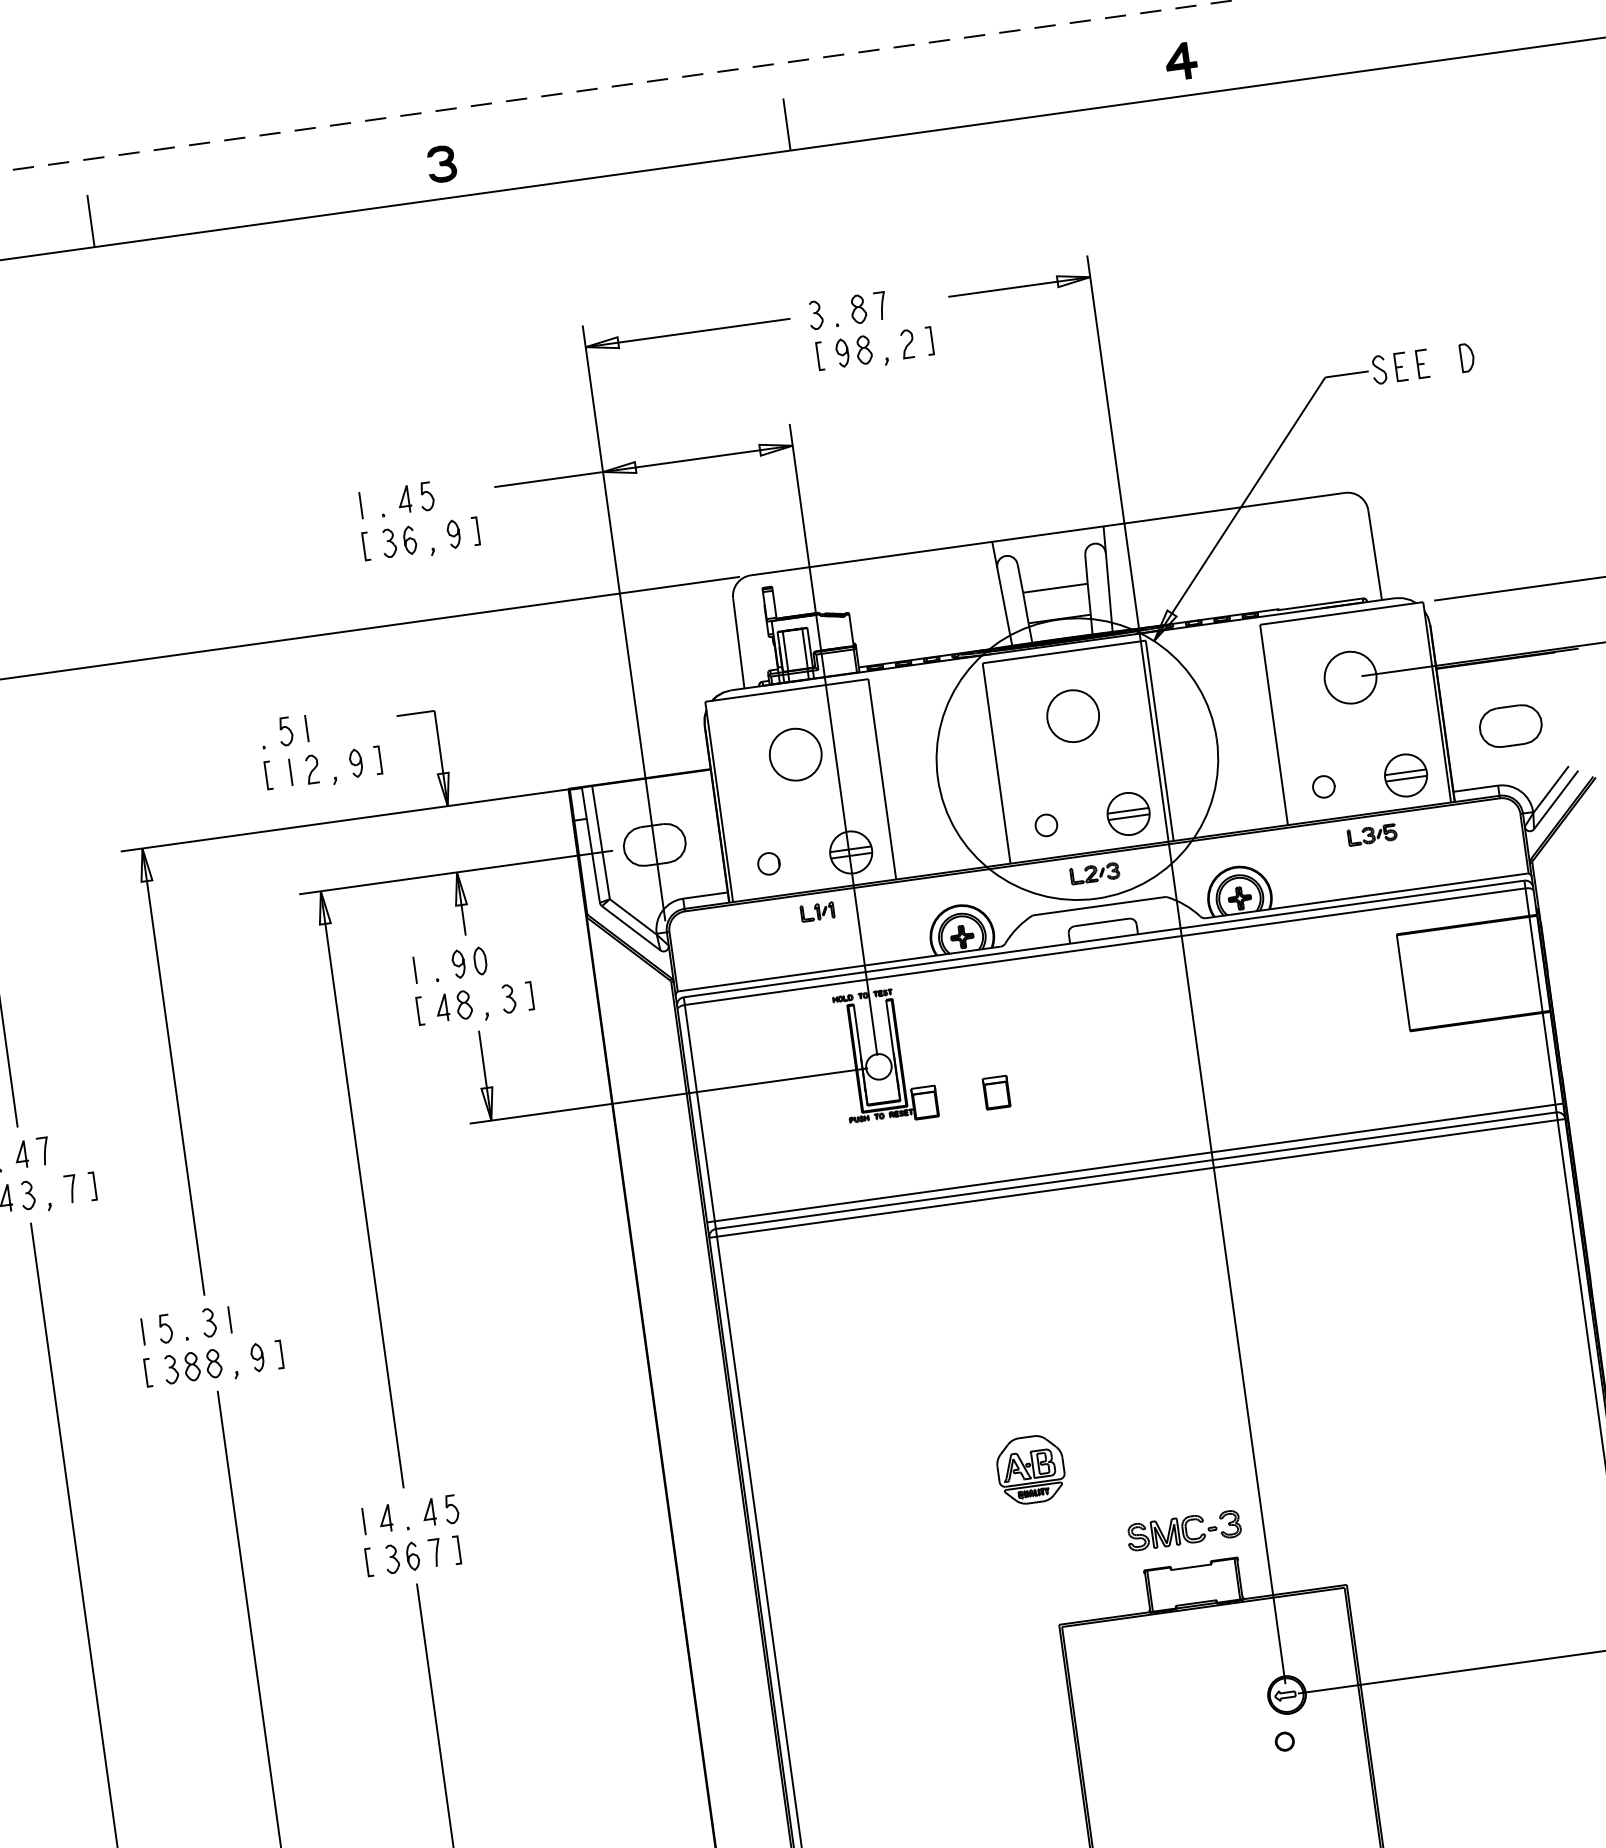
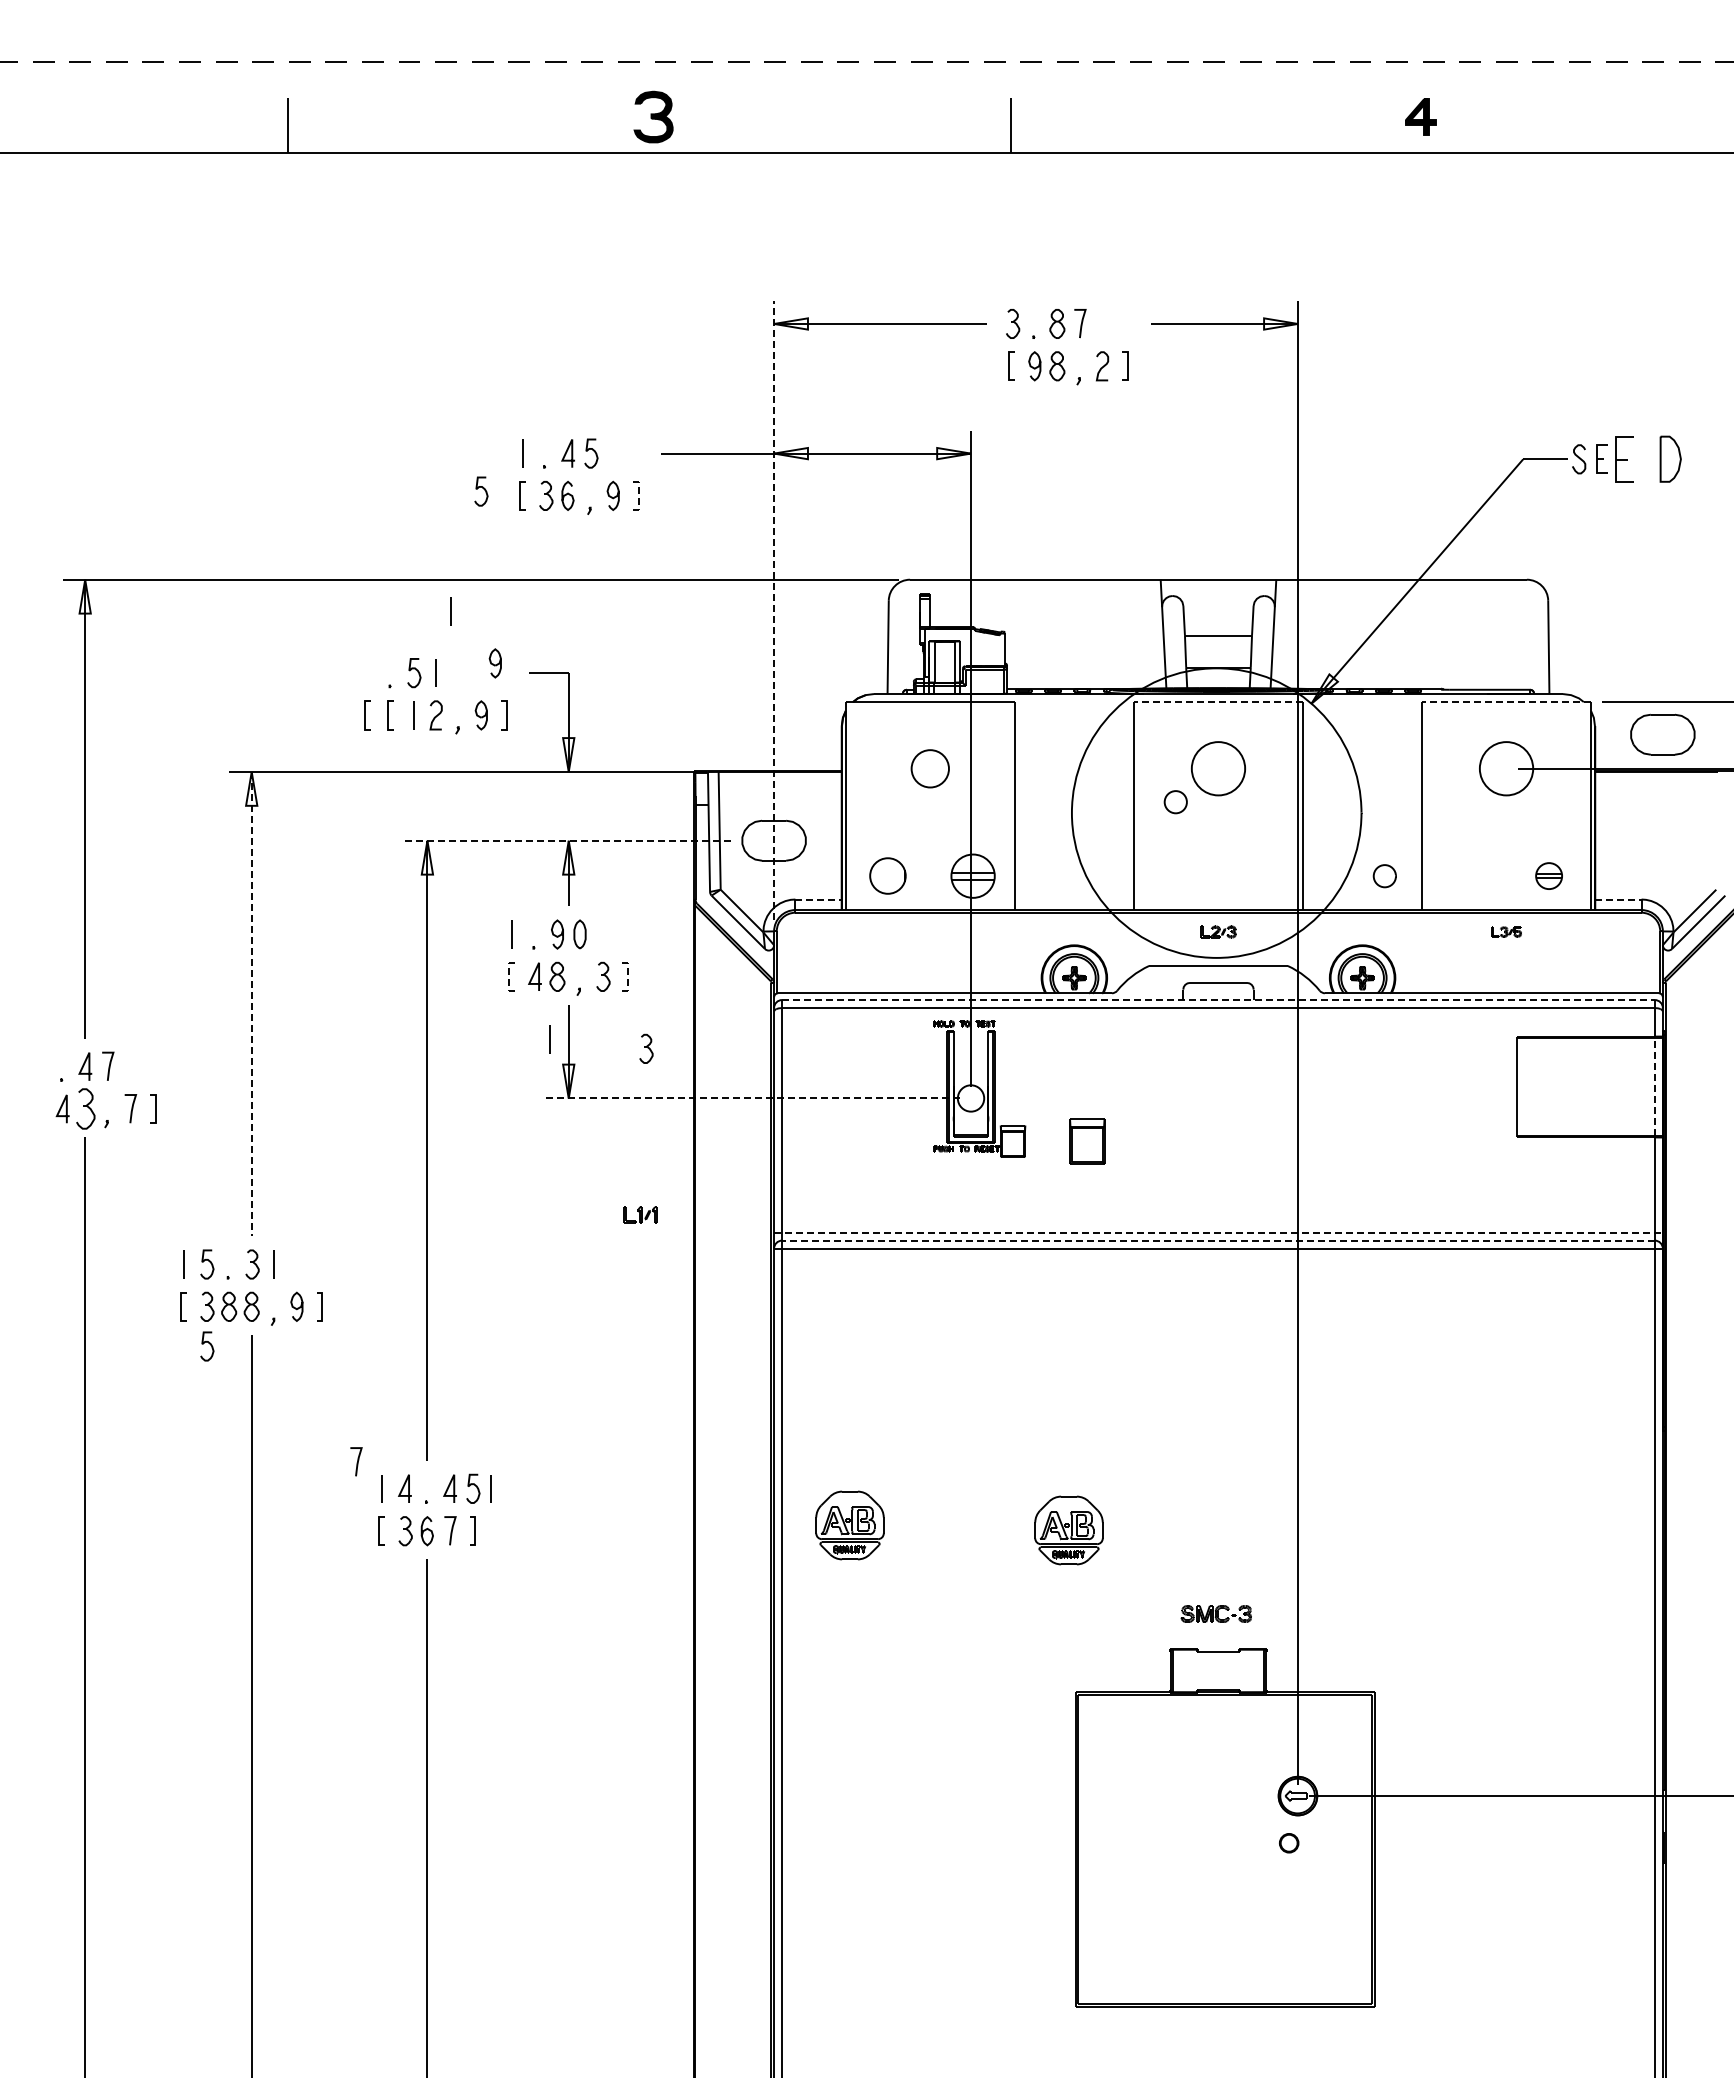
part: (440, 164) -> (652, 117), size x1.4
part: (1467, 357) -> (1670, 459), size x1.6
part: (1421, 363) -> (1623, 458), size x1.6
line: (478, 530) -> (638, 495), solid -> dashed
curve: (327, 545) -> (483, 489), added
line: (1341, 613) -> (1506, 702), solid -> dashed
line: (624, 623) -> (774, 610), solid -> dashed
line: (1064, 652) -> (1218, 702), solid -> dashed
line: (312, 667) -> (450, 611), added
part: (361, 711) -> (494, 663), added
part: (1510, 725) -> (1662, 734), moved
part: (794, 754) -> (929, 768), size x0.7
part: (1405, 774) -> (1548, 875), size x0.6
line: (244, 778) -> (365, 715), added
line: (1475, 788) -> (1618, 899), solid -> dashed
curve: (1316, 793) -> (1376, 881), moved
part: (1127, 813) -> (1260, 875), removed
part: (1046, 825) -> (1175, 802), moved
part: (1372, 834) -> (1506, 931), size x0.6
part: (768, 864) -> (887, 876), size x1.6
line: (455, 872) -> (567, 840), solid -> dashed
part: (1094, 872) -> (1218, 931), size x0.7
line: (706, 895) -> (819, 899), solid -> dashed
part: (817, 911) -> (640, 1214), moved
line: (1104, 939) -> (1218, 1000), solid -> dashed
line: (1535, 963) -> (1654, 1086), solid -> dashed
line: (532, 995) -> (628, 976), solid -> dashed
line: (418, 1012) -> (509, 977), solid -> dashed
part: (559, 1062) -> (646, 1048), added
line: (465, 1066) -> (549, 1039), added
line: (173, 1072) -> (251, 1004), solid -> dashed
part: (996, 1092) -> (1087, 1141), size x1.4
line: (668, 1096) -> (752, 1098), solid -> dashed
line: (1135, 1162) -> (1218, 1232), solid -> dashed
line: (1135, 1170) -> (1217, 1240), solid -> dashed
part: (28, 1195) -> (86, 1109), size x1.4
curve: (178, 1405) -> (209, 1344), added
part: (818, 1494) -> (849, 1525), added
curve: (336, 1498) -> (357, 1461), added
line: (468, 1506) -> (490, 1488), added
part: (1184, 1530) -> (1216, 1613), size x0.6

